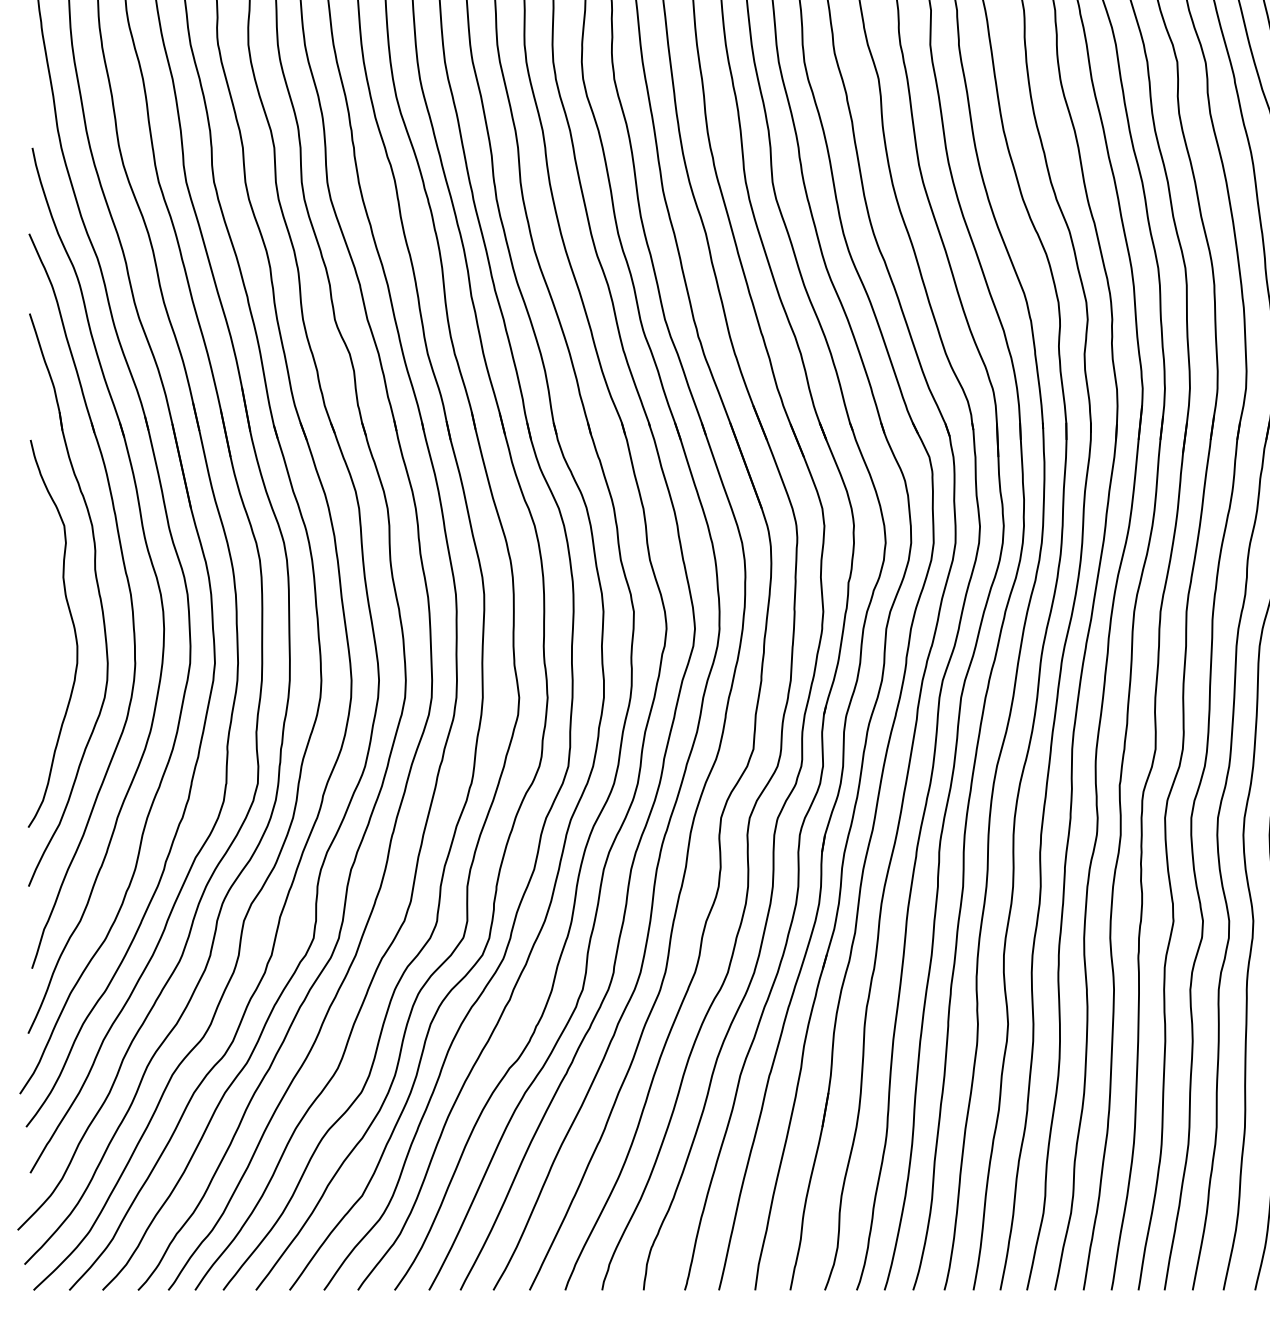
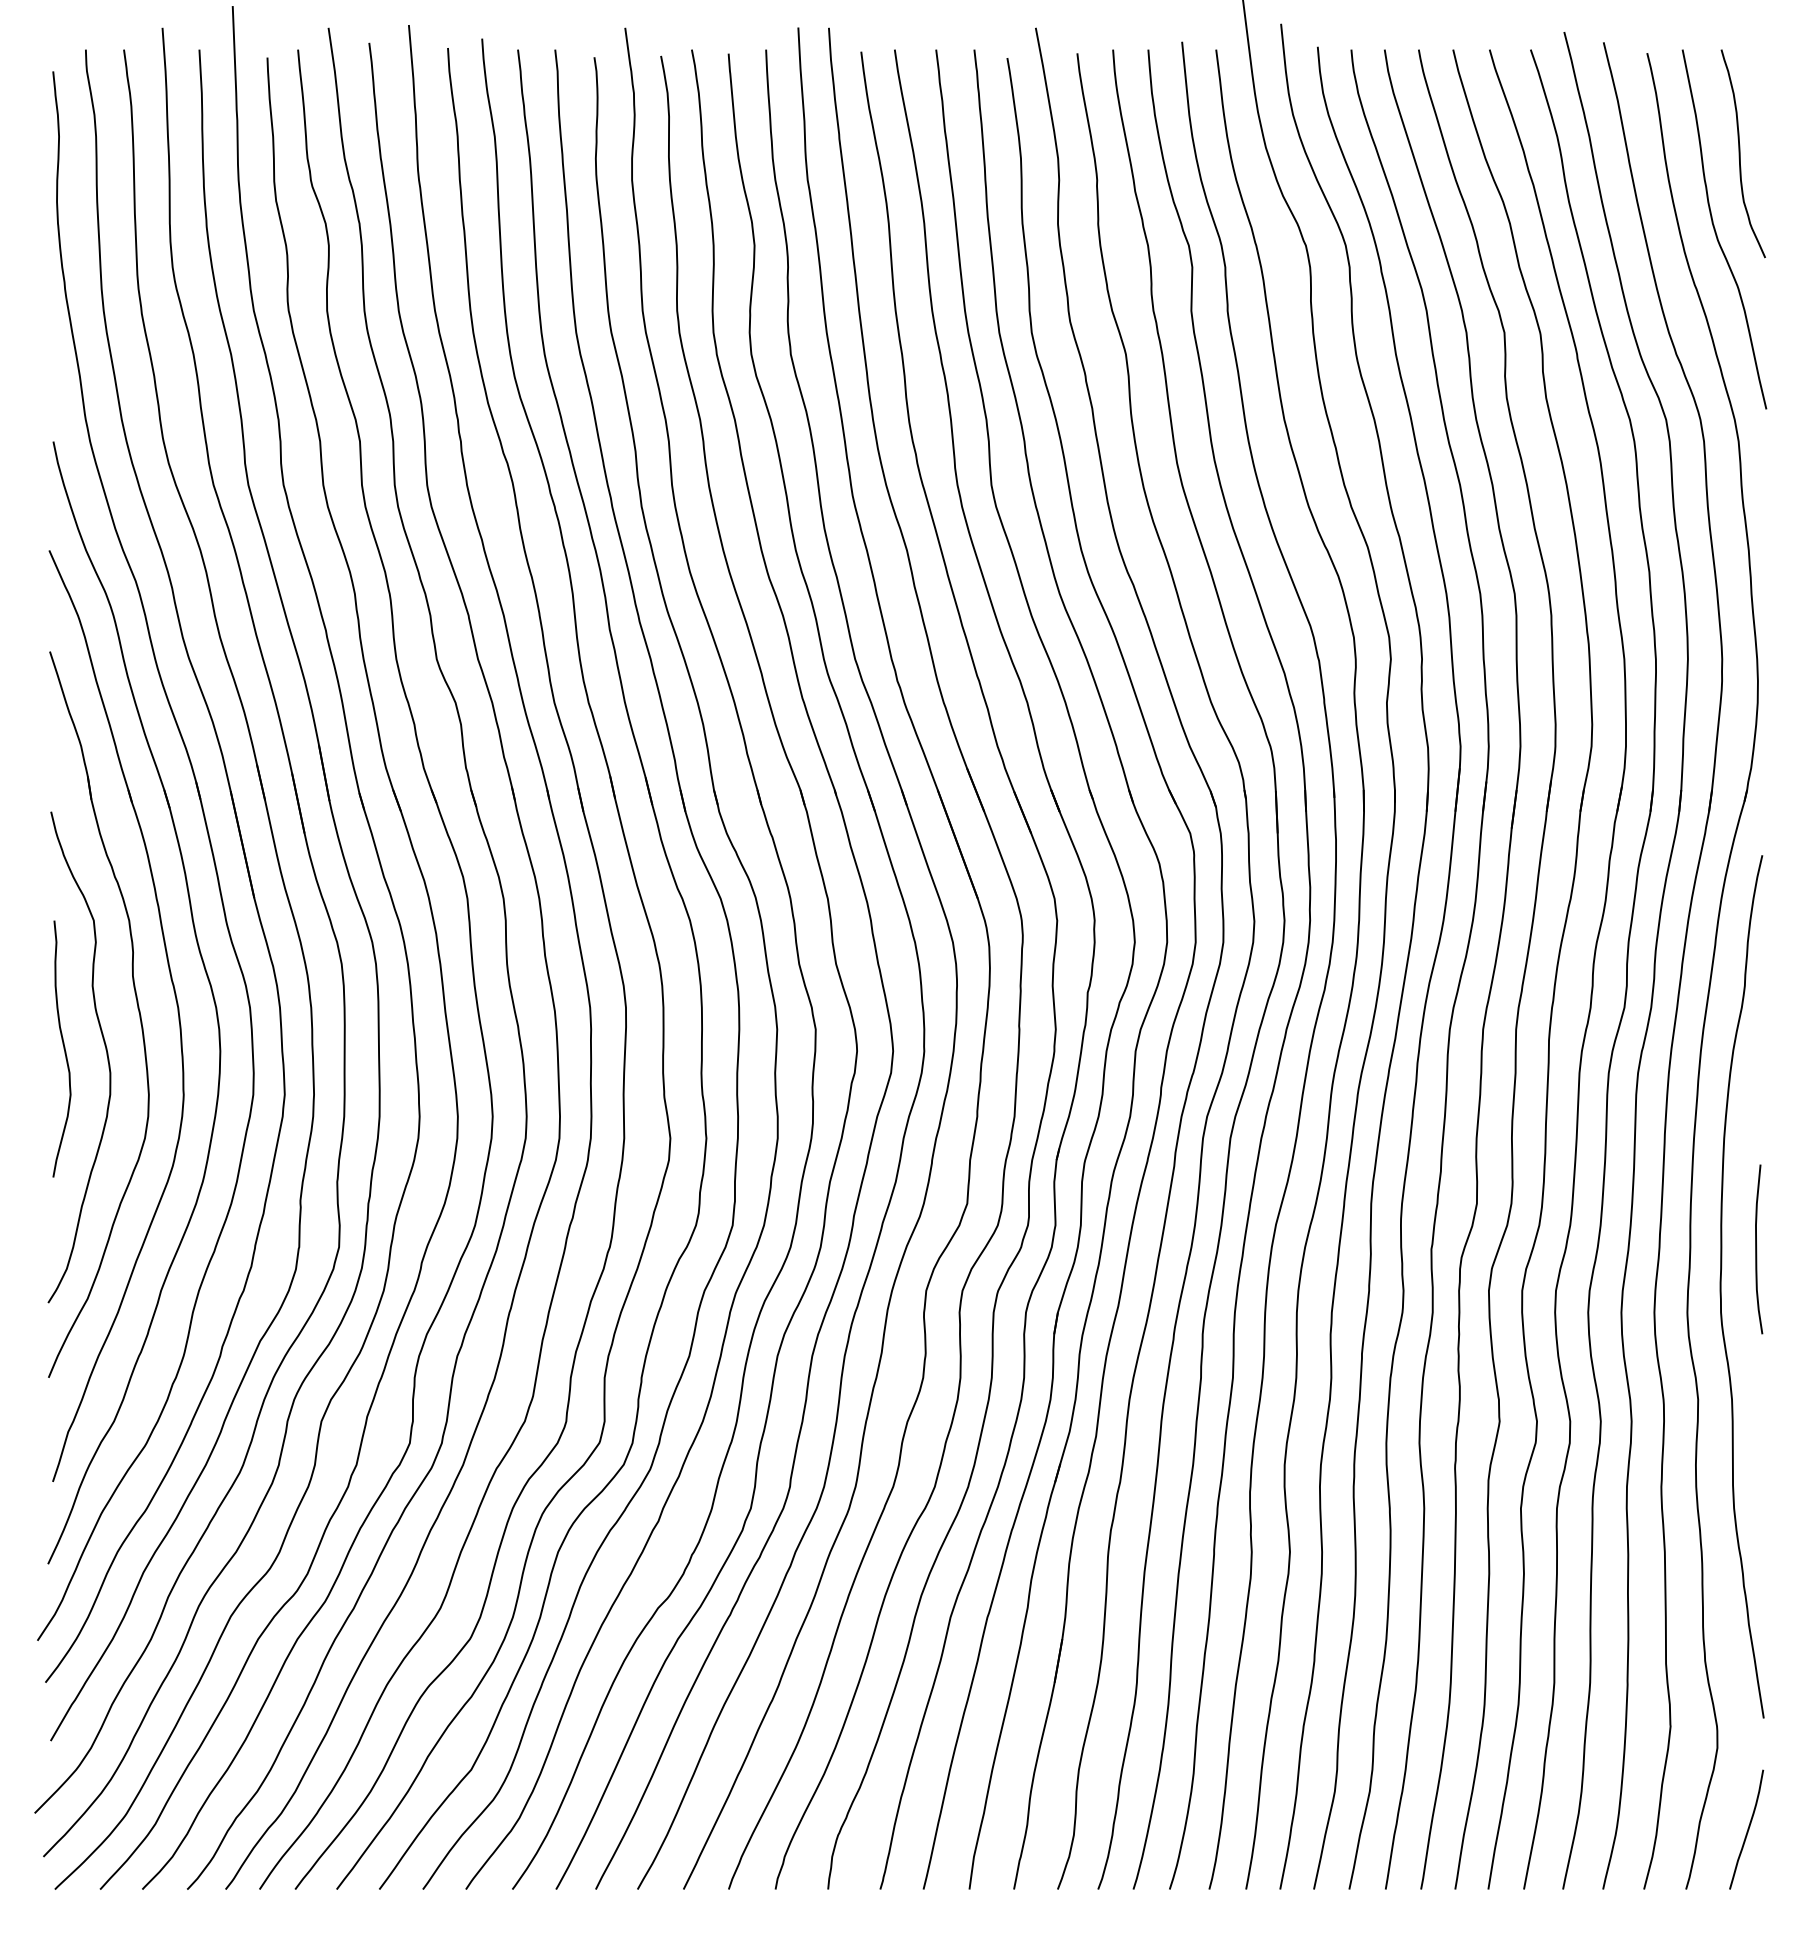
curve: (40, 626) -> (63, 1048), added

